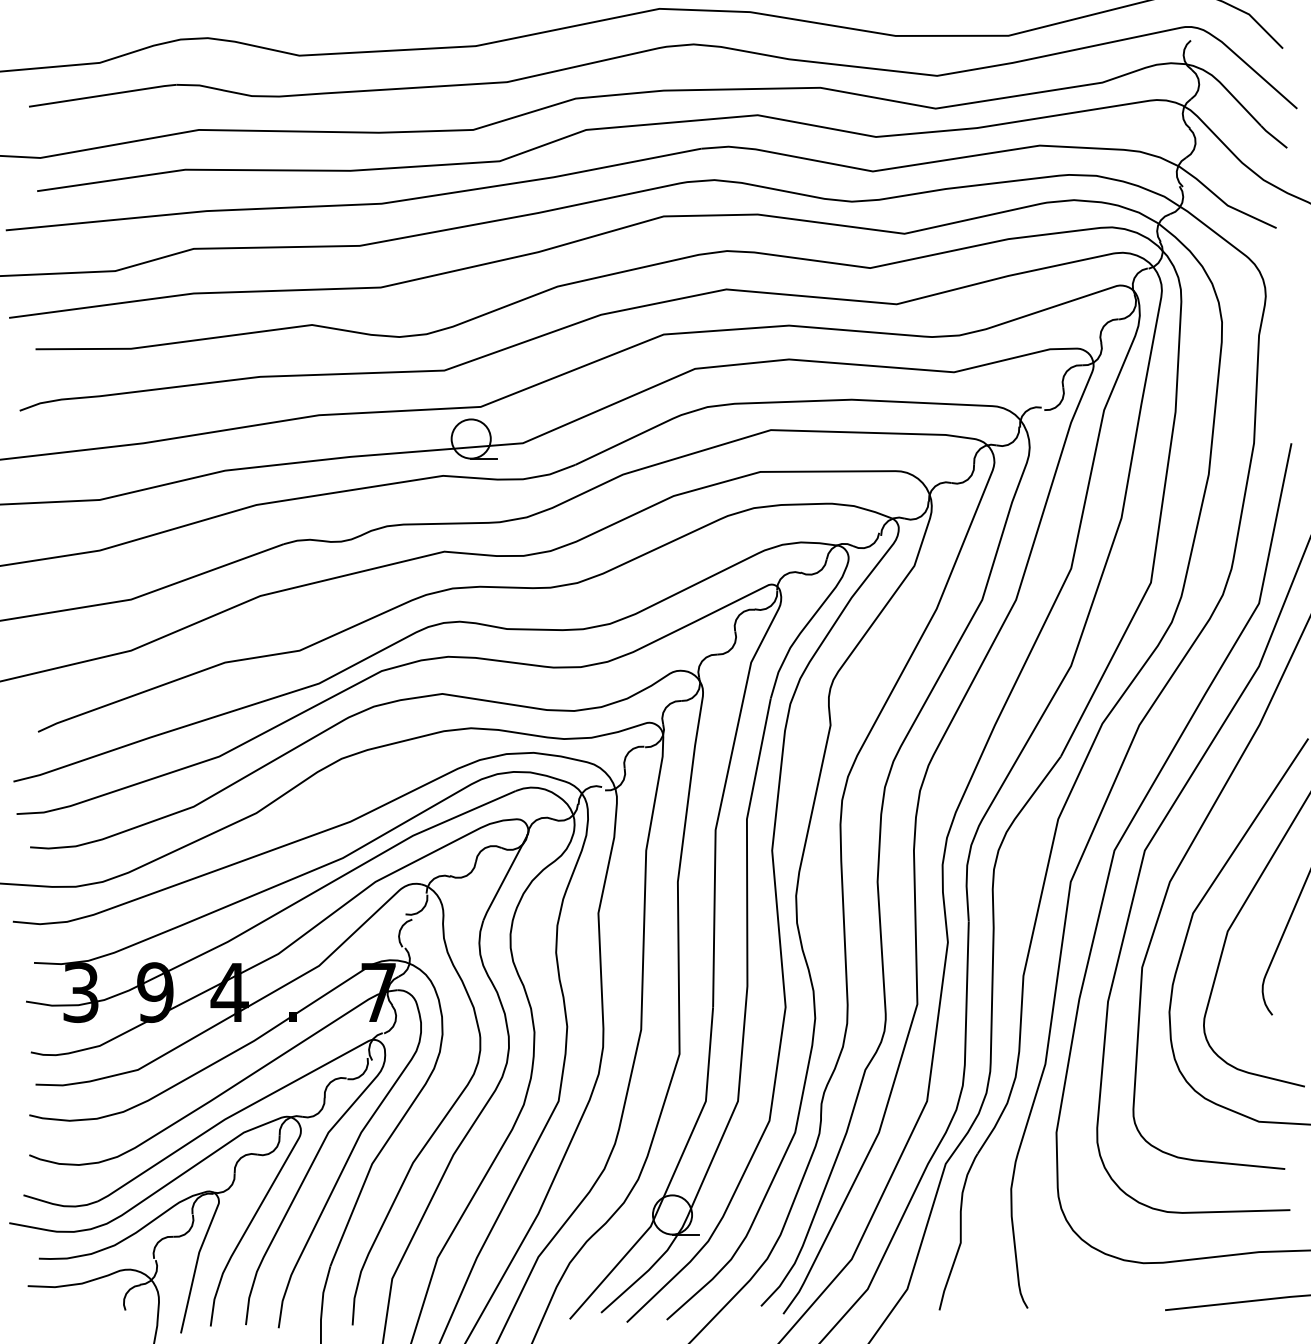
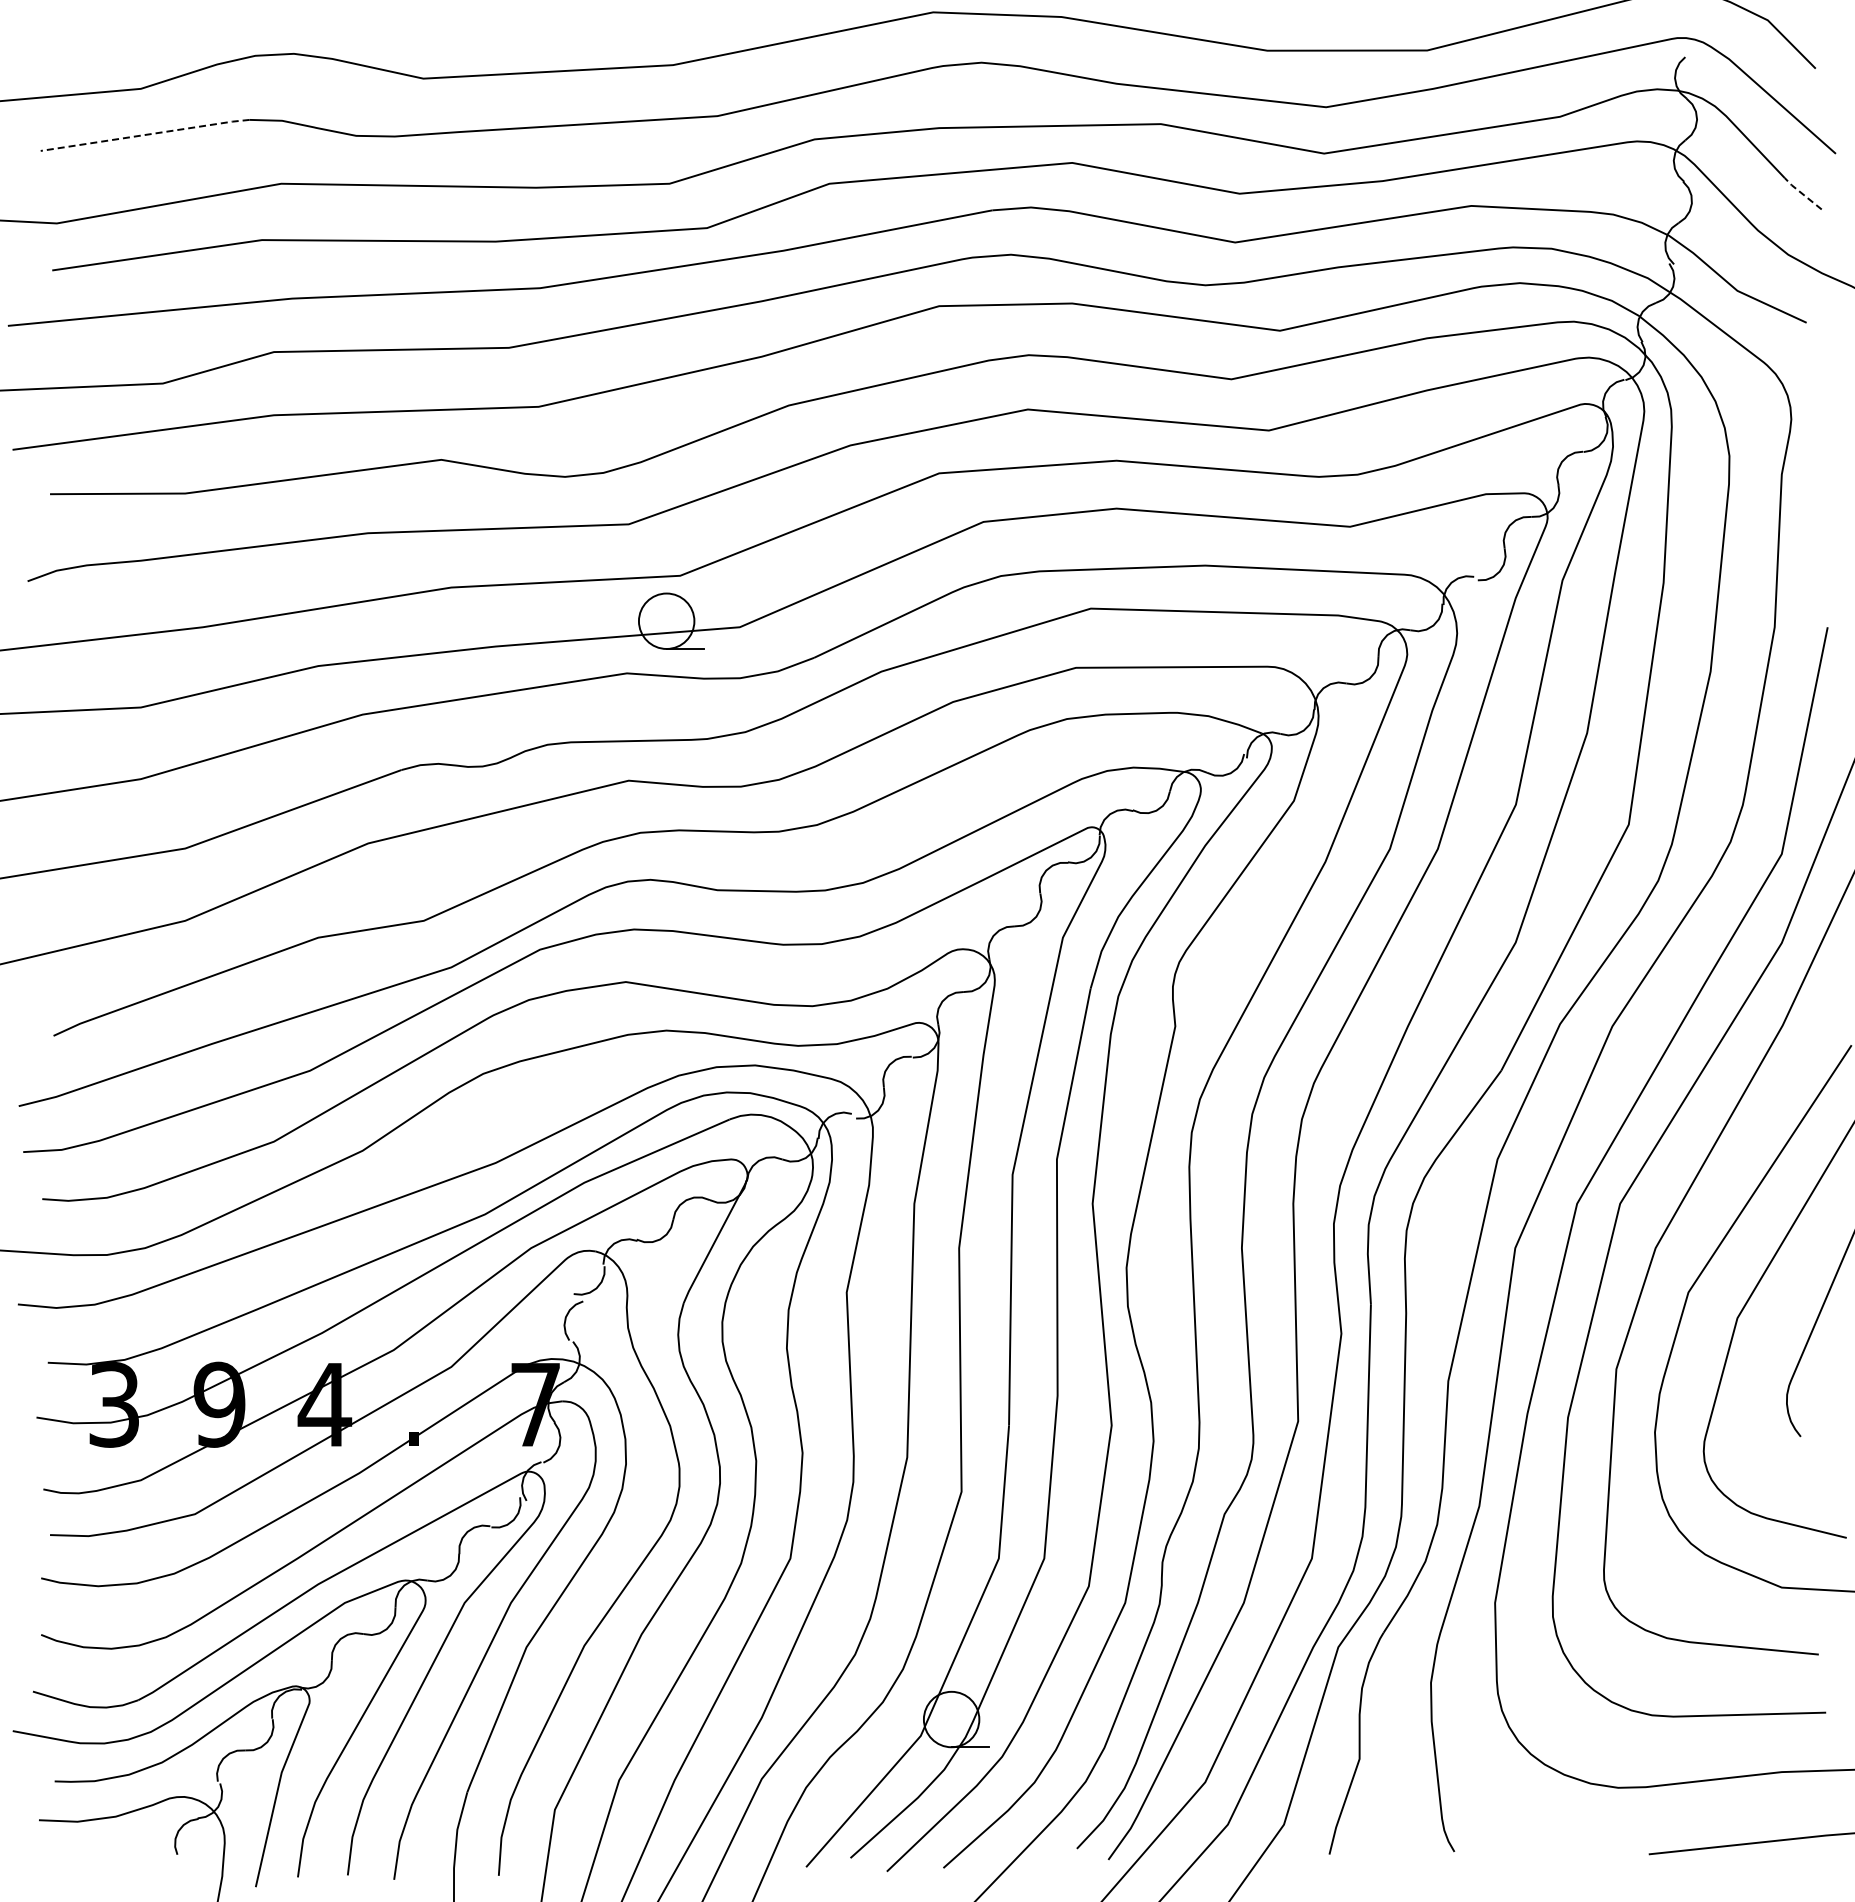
line: (103, 95) -> (145, 134), solid -> dashed
line: (1273, 136) -> (1802, 193), solid -> dashed

